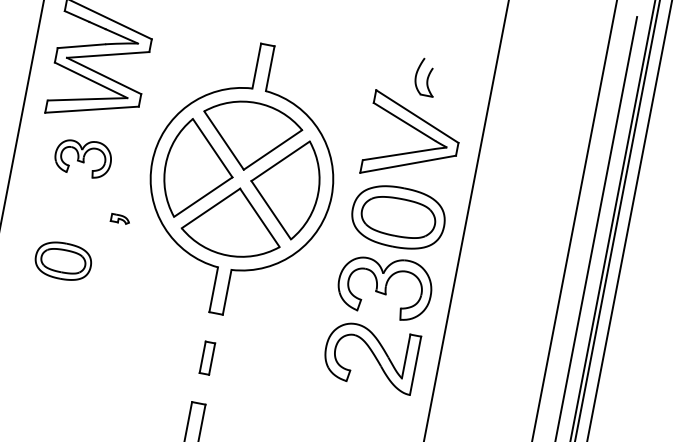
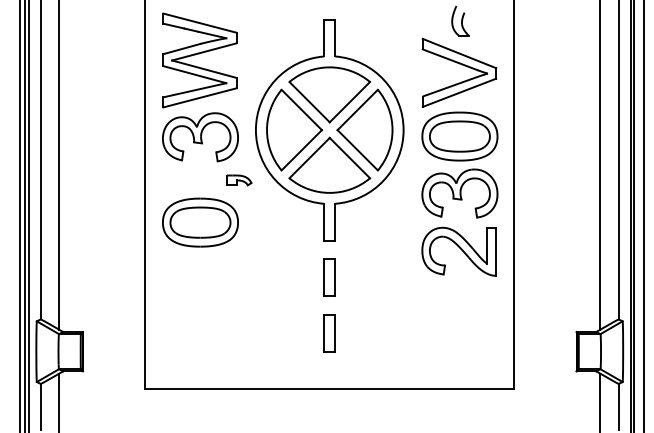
part: (83, 157) -> (200, 137), size x1.67
part: (120, 219) -> (239, 180), size x1.67
part: (63, 261) -> (200, 222), size x1.67
part: (207, 358) -> (329, 277), size x1.43

